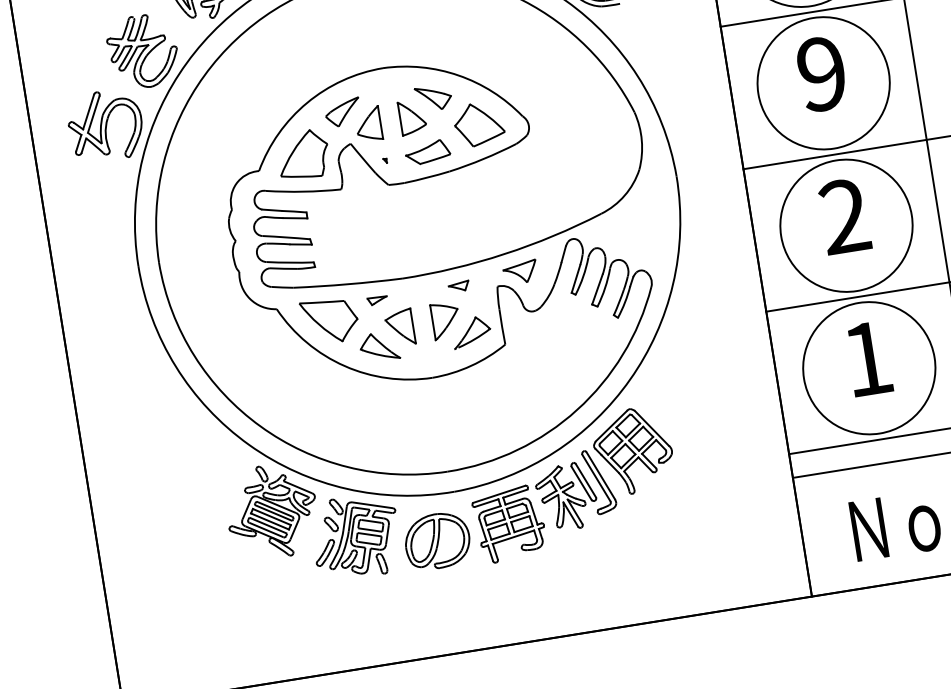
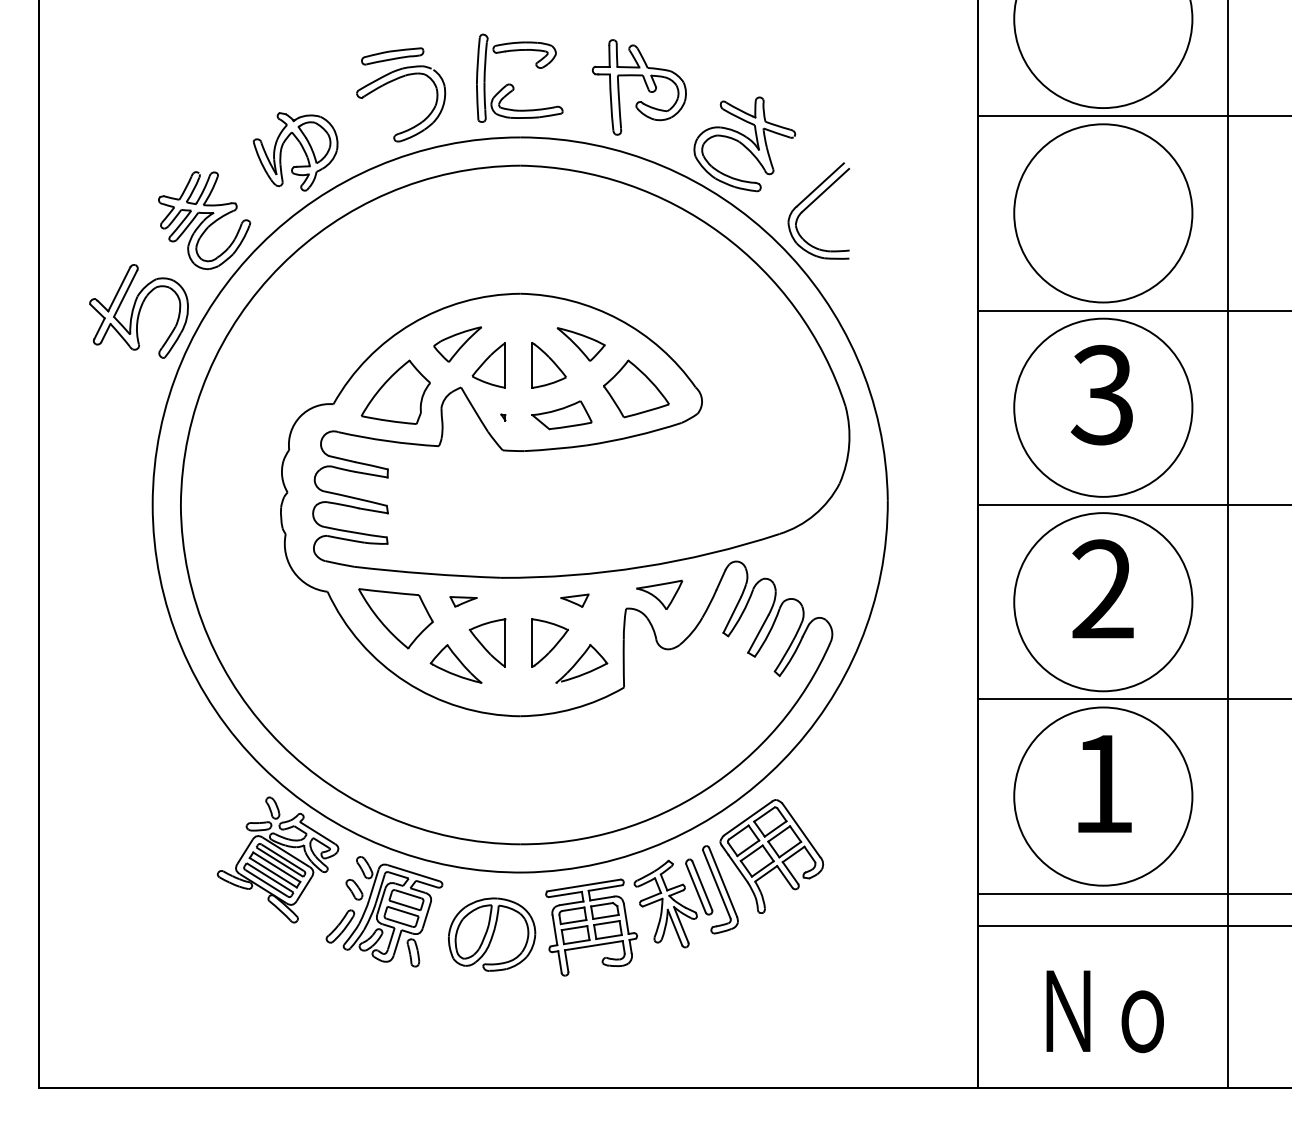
text: (820, 74) -> (1101, 395), 9 -> 3

